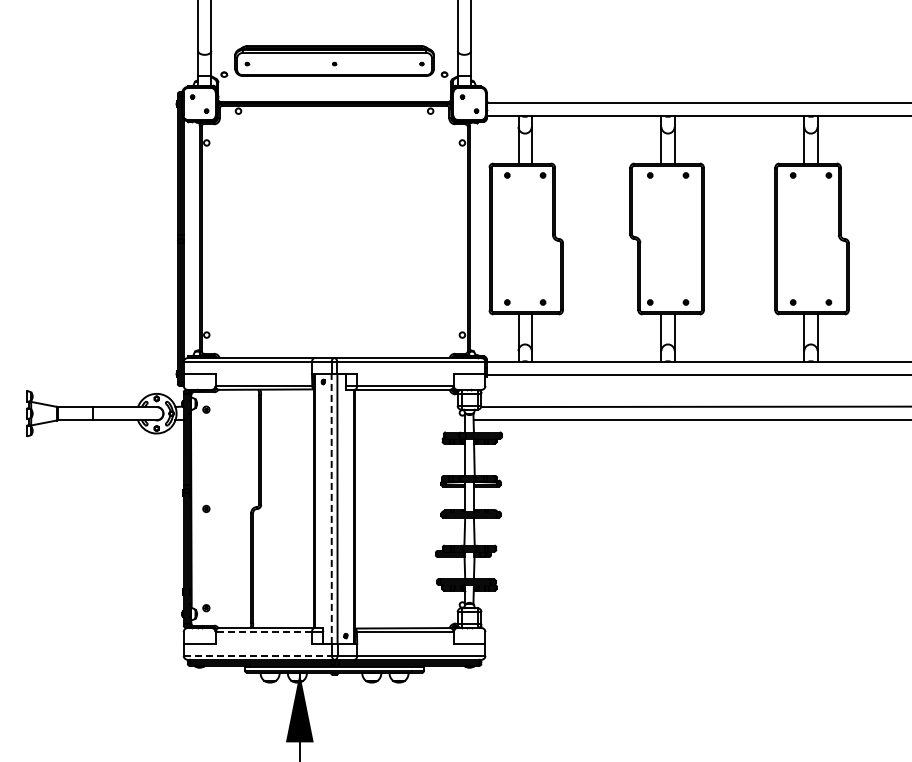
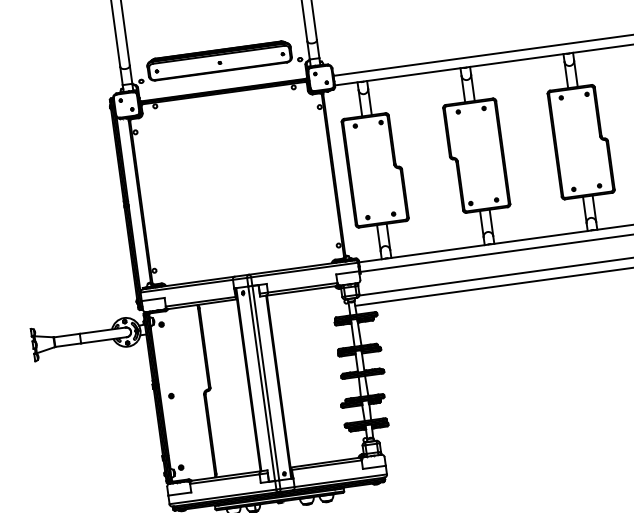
line: (331, 508) -> (261, 383), dashed -> solid
line: (263, 632) -> (224, 479), dashed -> solid
line: (258, 655) -> (223, 496), dashed -> solid

